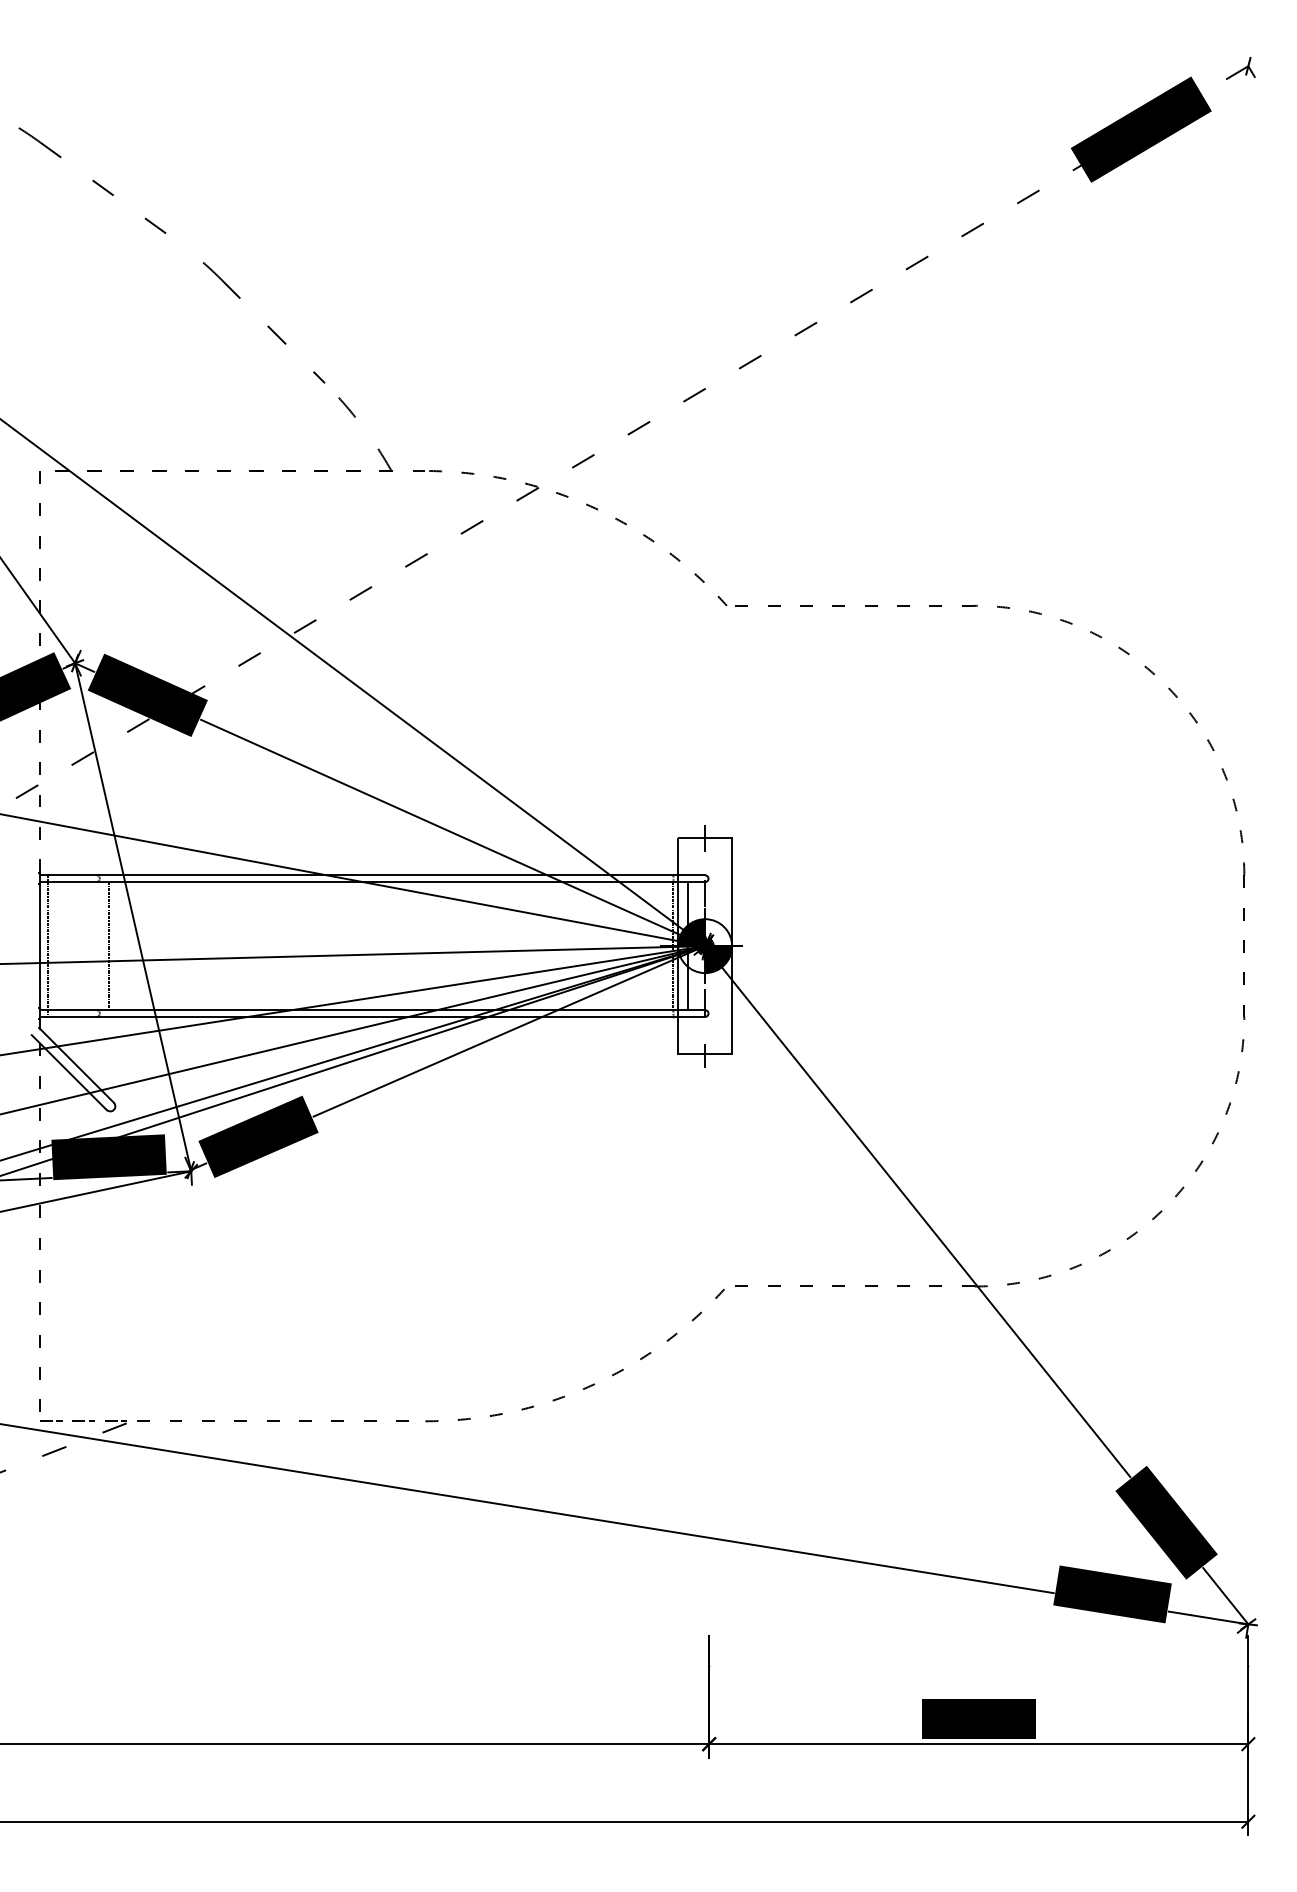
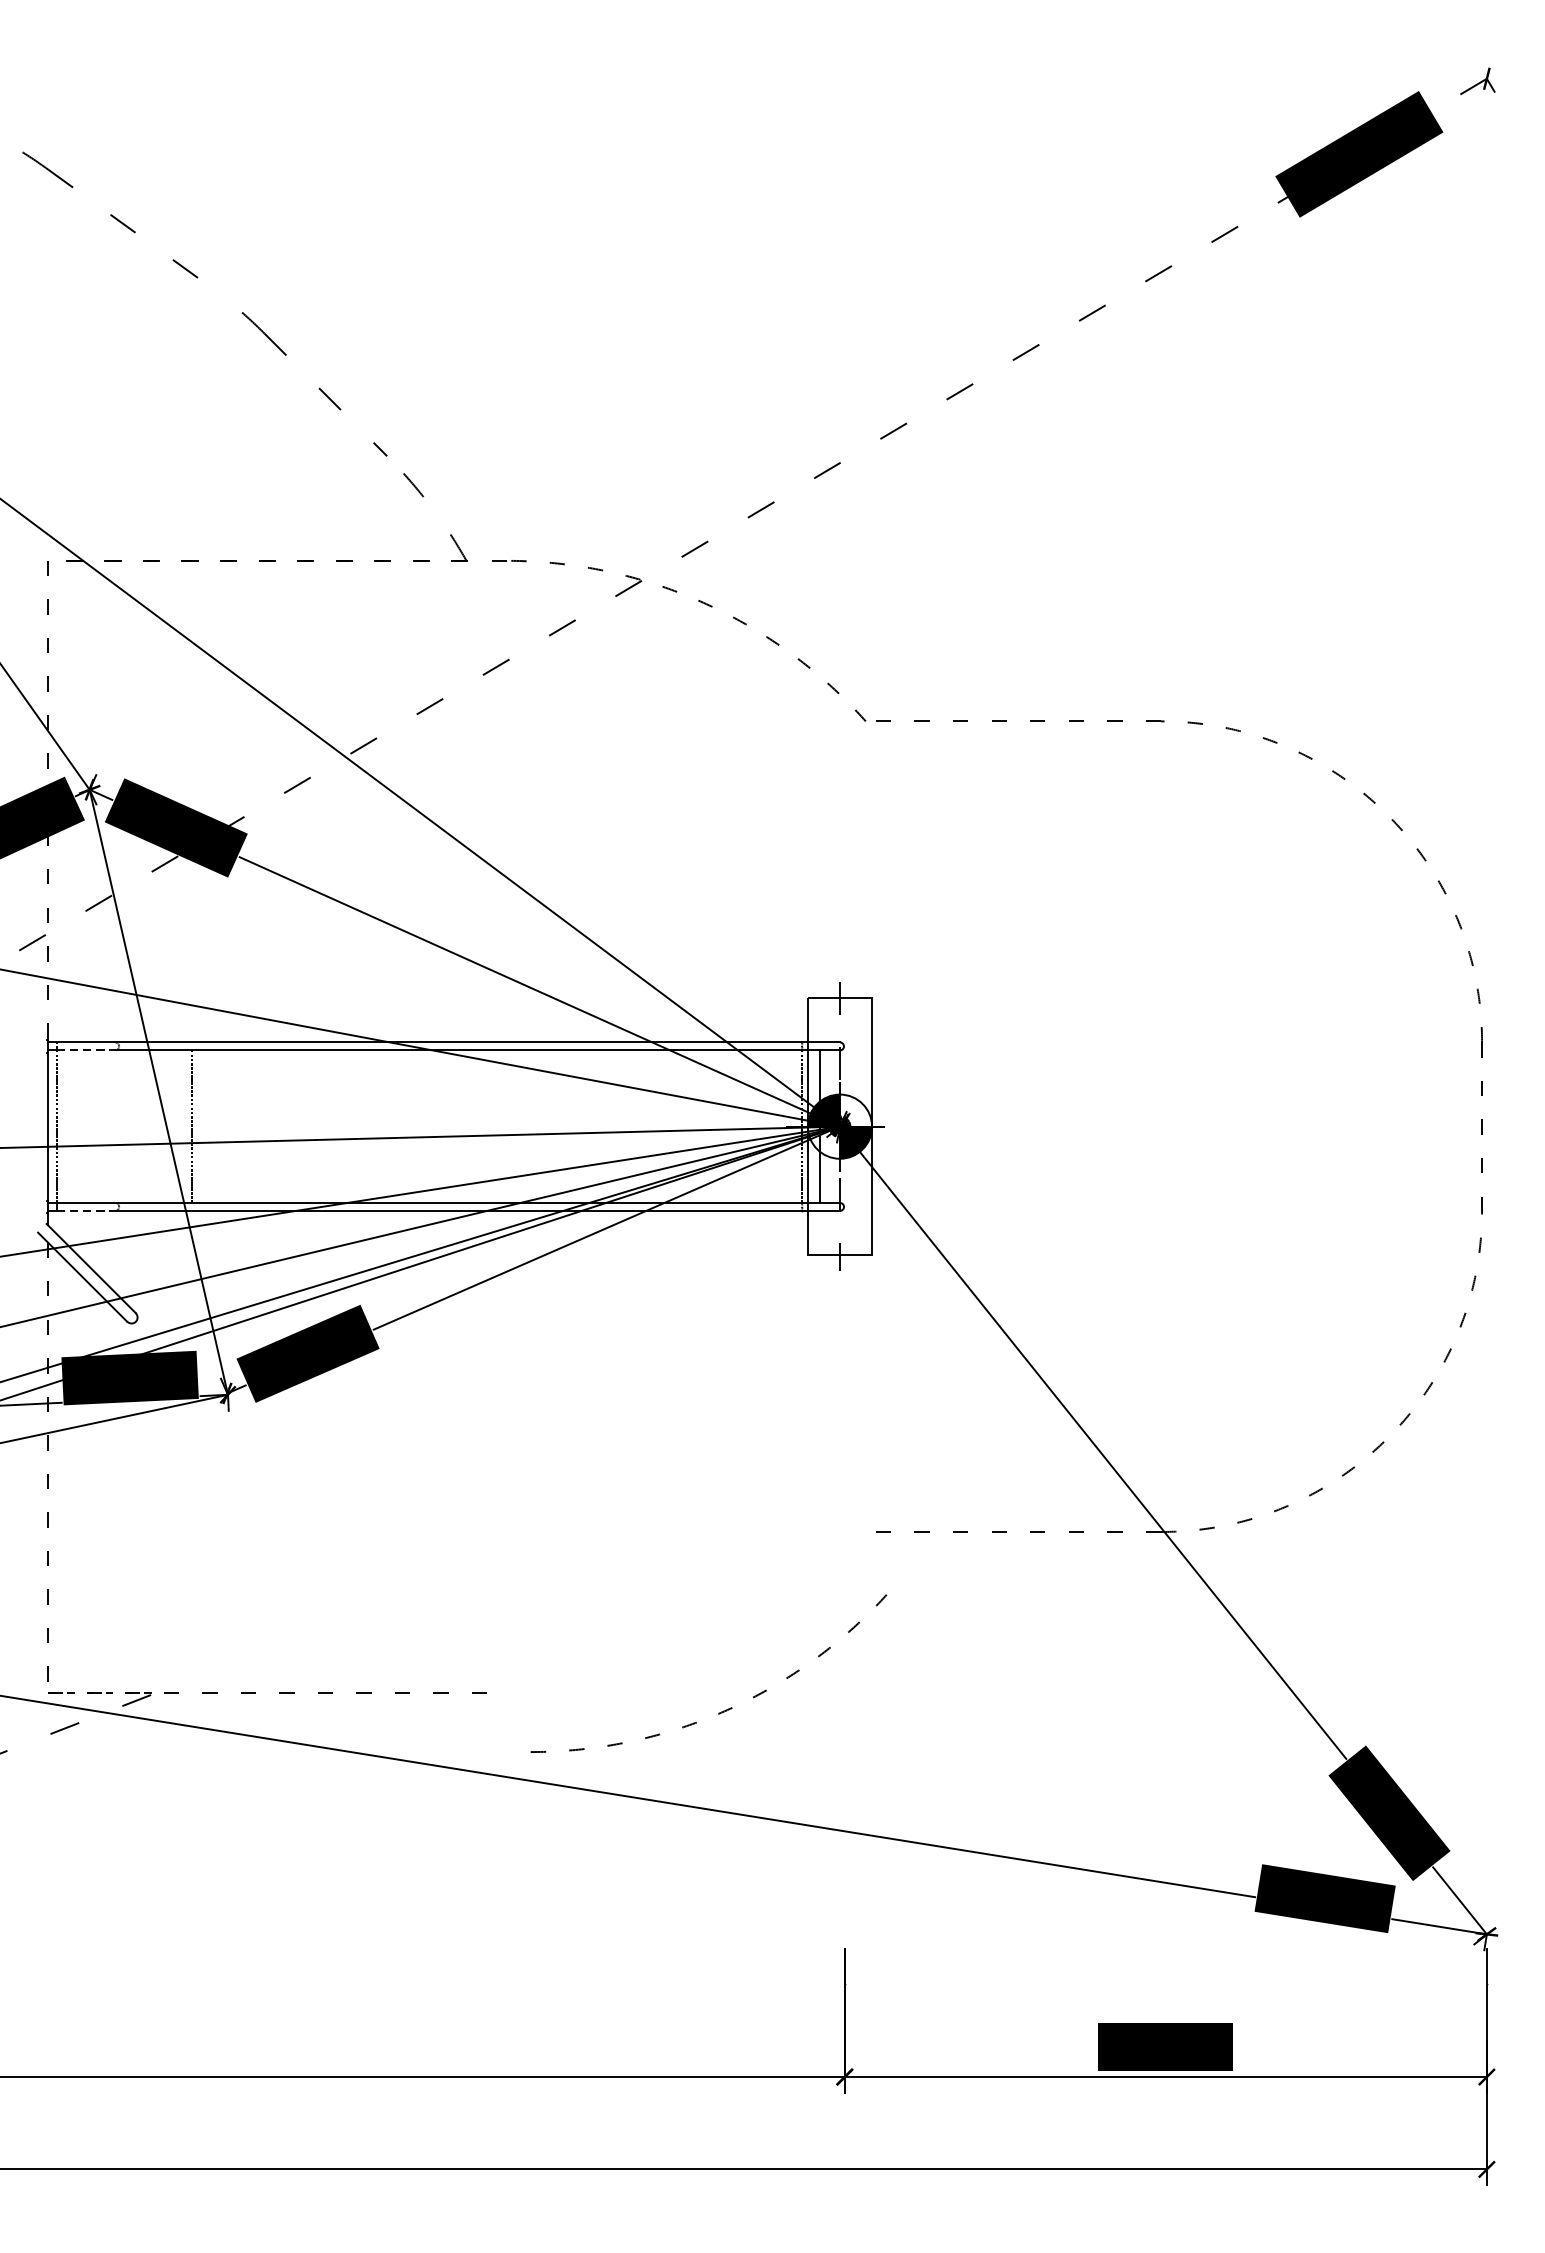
line: (72, 882) -> (86, 1050), solid -> dashed
line: (108, 946) -> (191, 1127), moved
line: (72, 1016) -> (86, 1210), solid -> dashed
arc: (586, 1386) -> (722, 1710), moved

